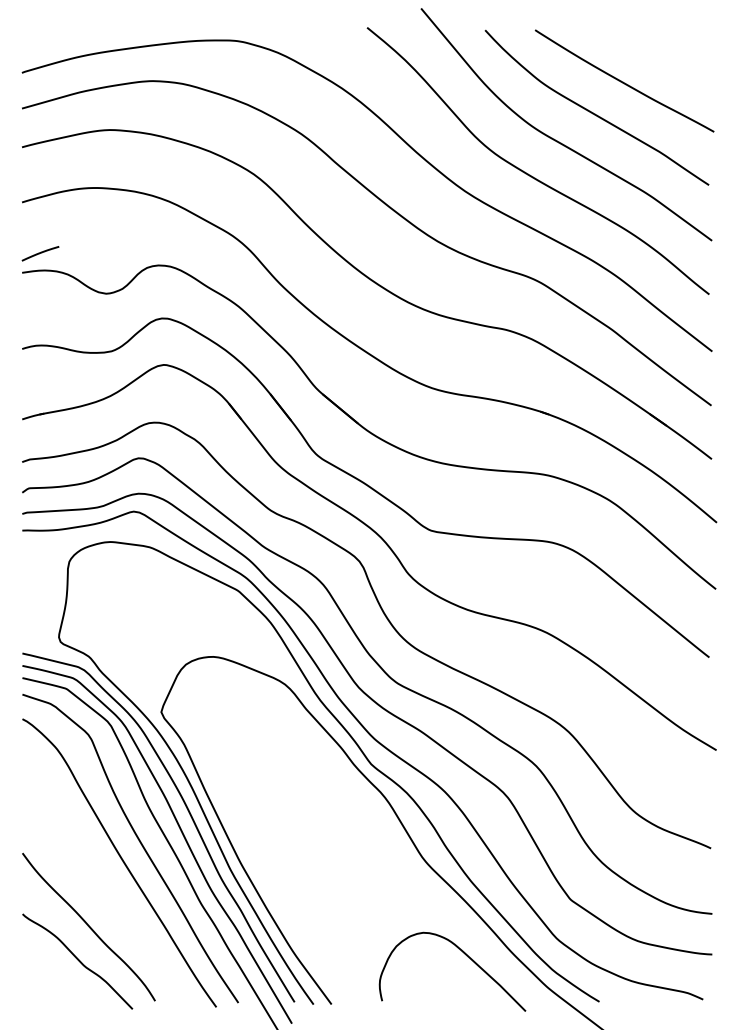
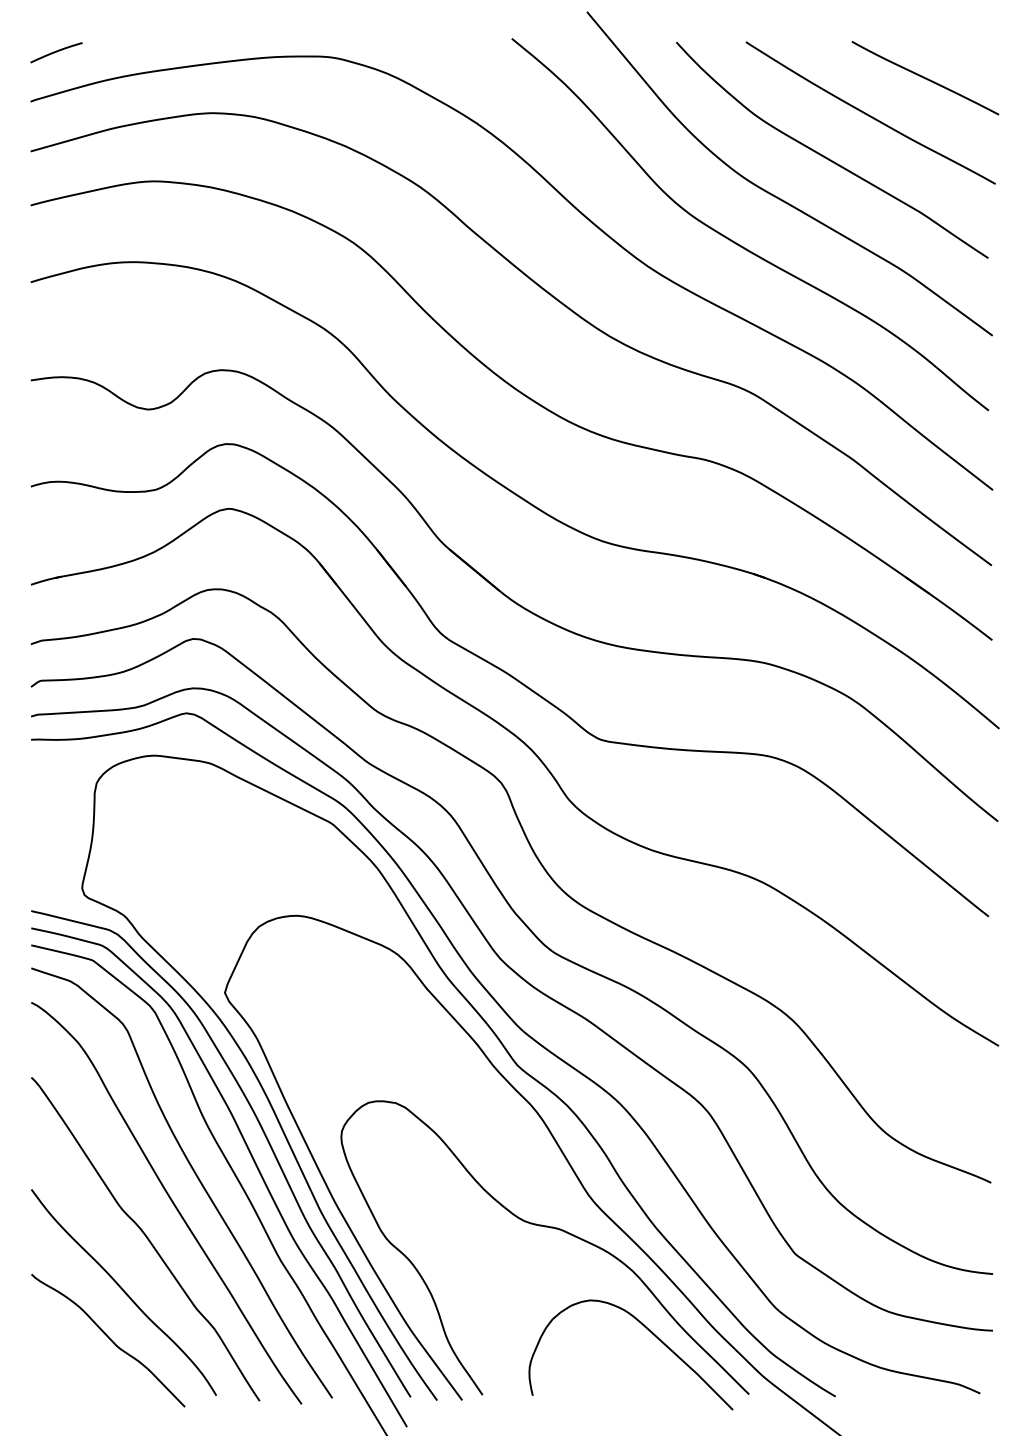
line: (663, 55) -> (924, 77), added
line: (40, 253) -> (56, 52), moved
curve: (394, 881) -> (549, 1228), added
curve: (104, 888) -> (145, 1238), added

